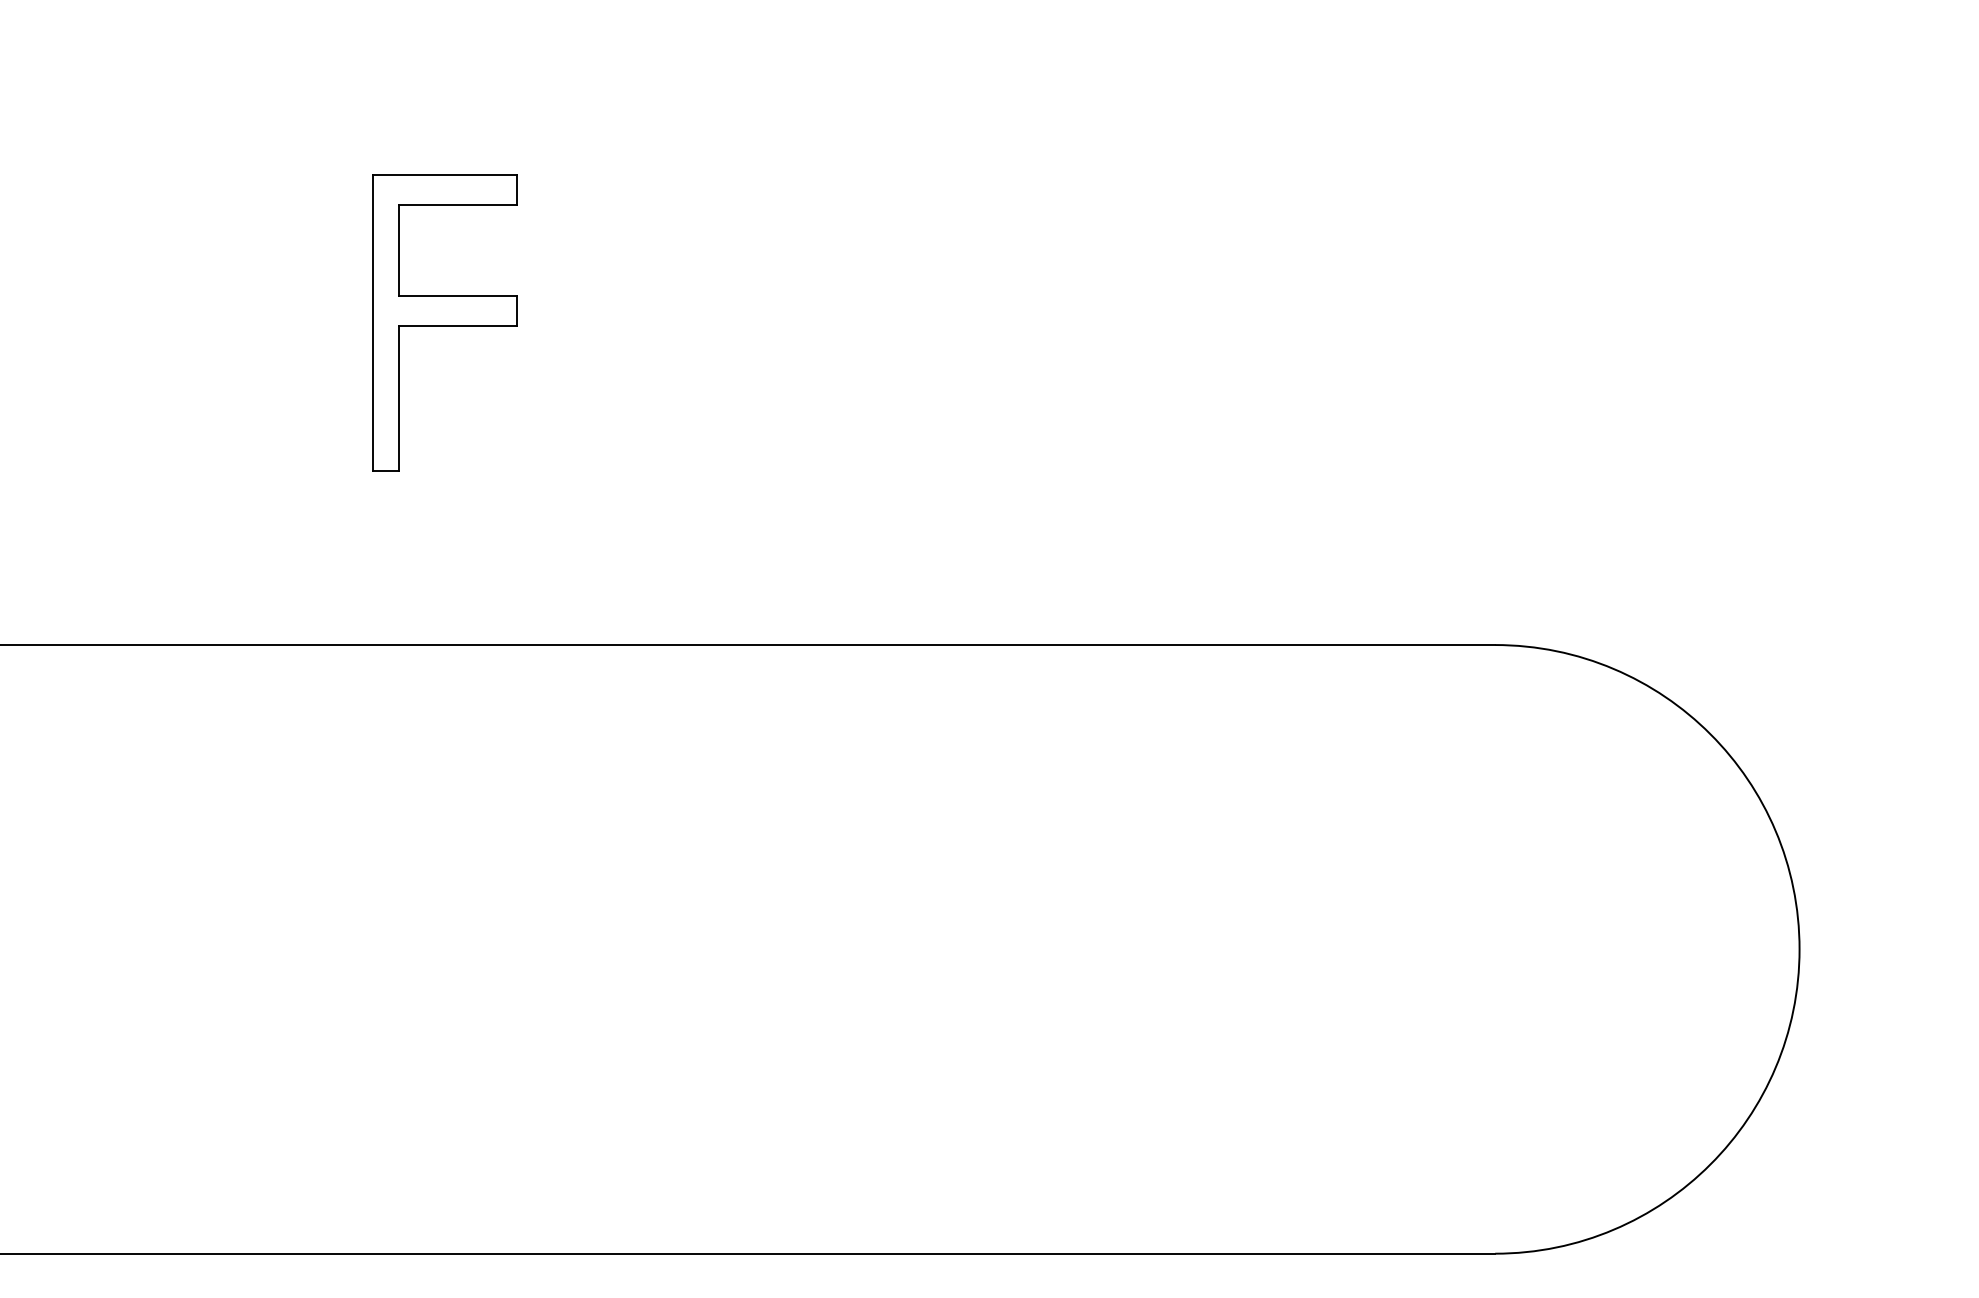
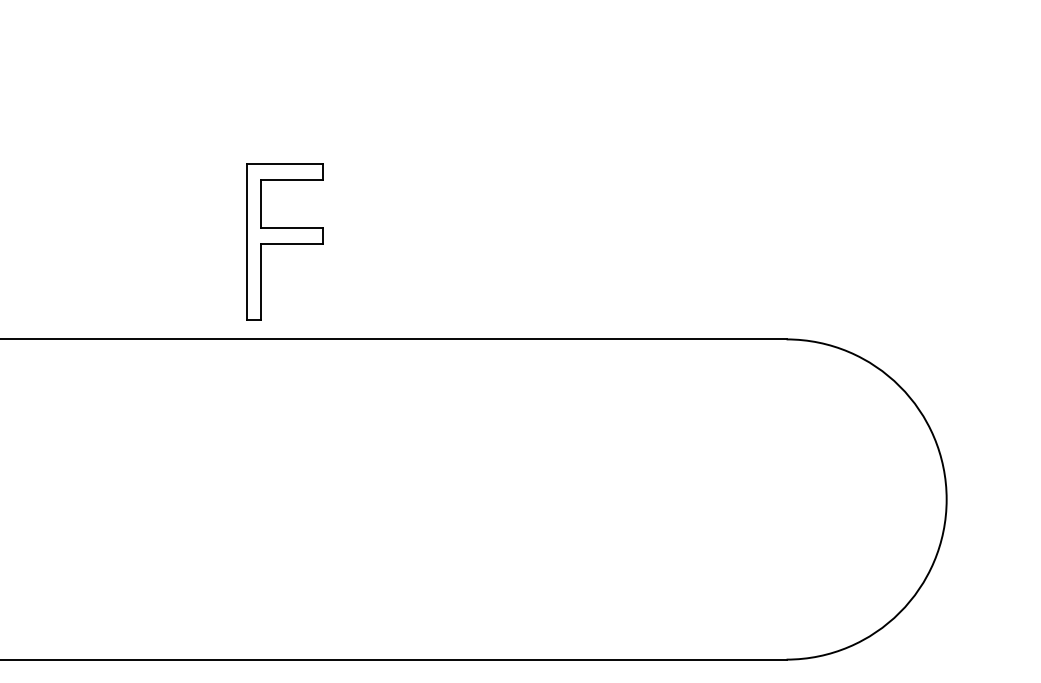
part: (443, 322) -> (284, 241), moved

